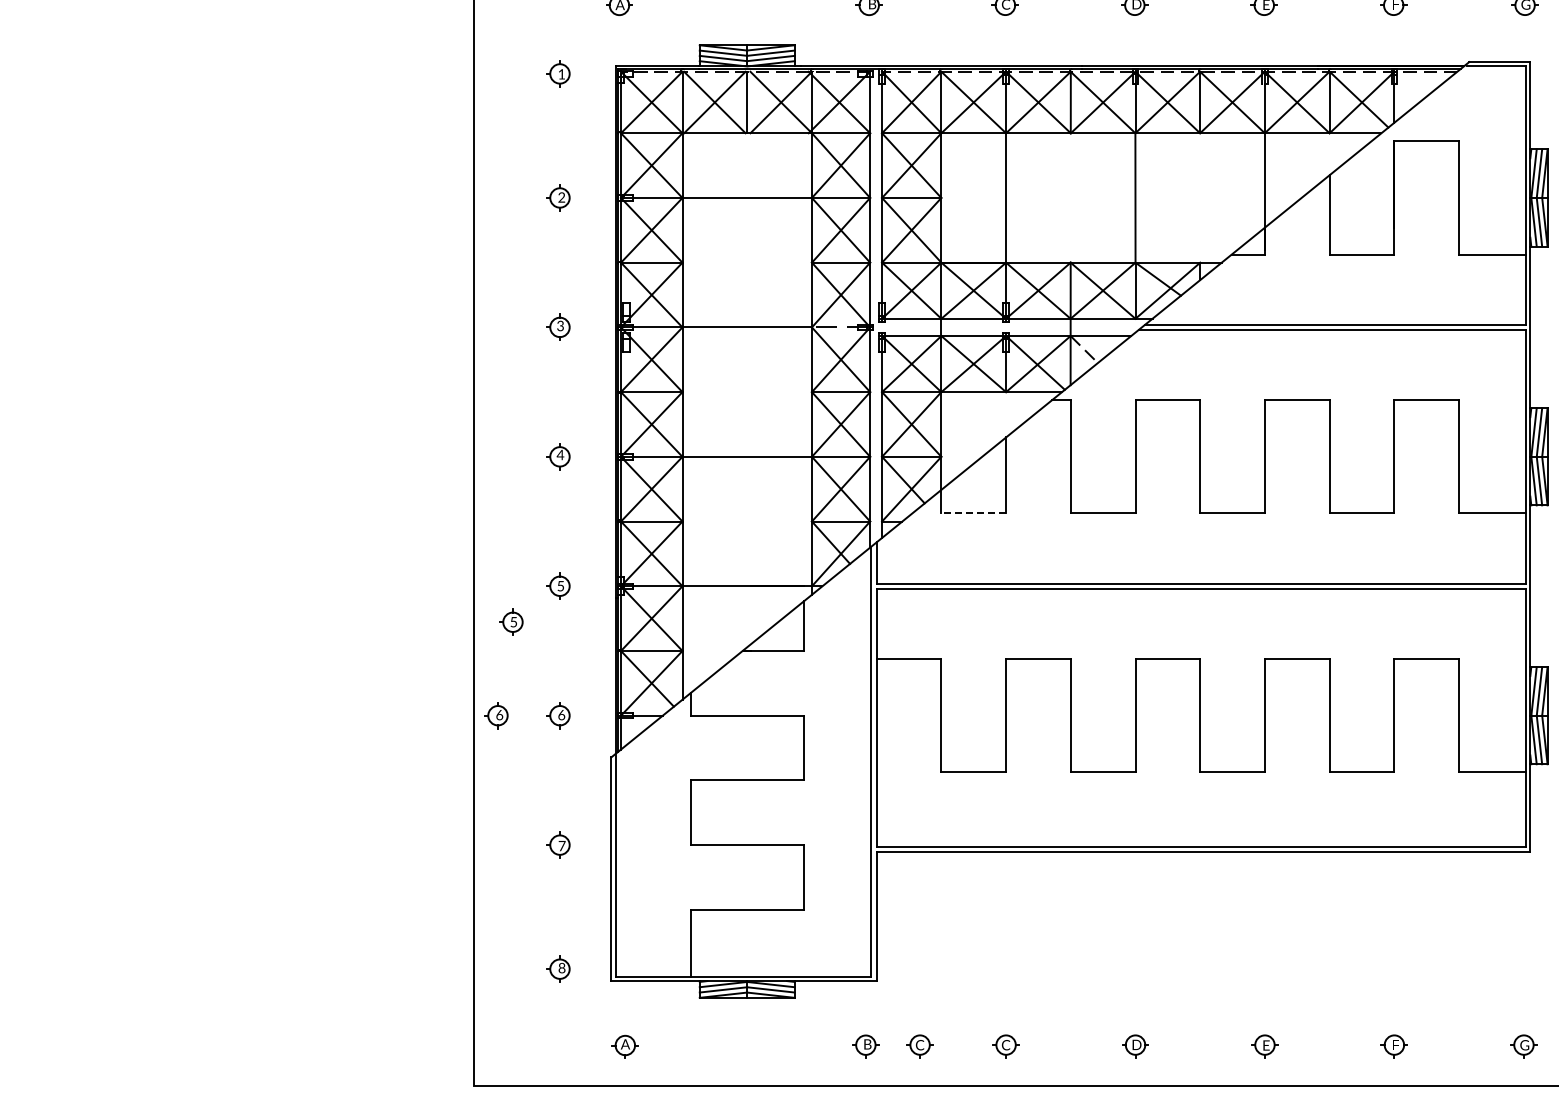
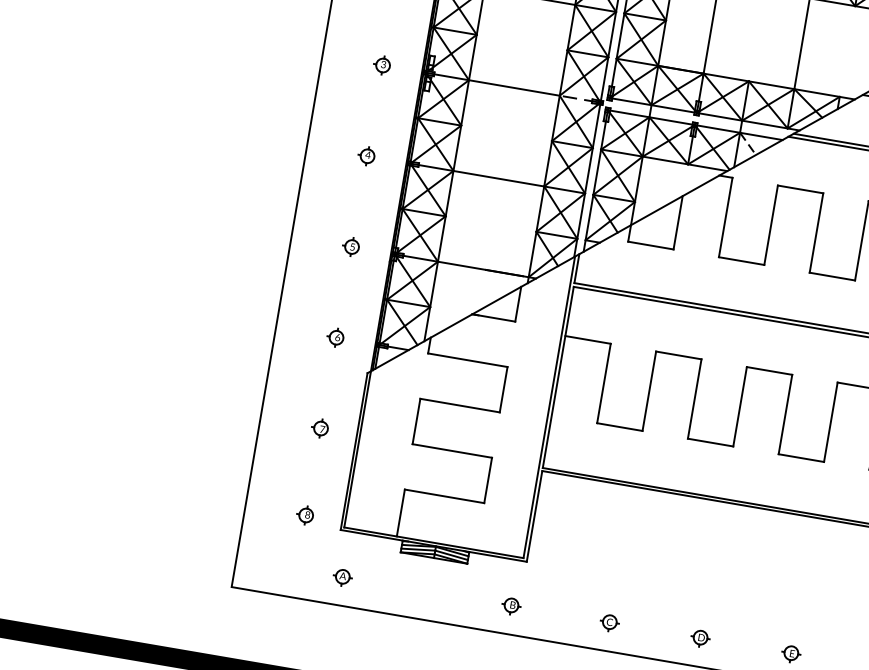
line: (973, 513) -> (650, 245), dashed -> solid
part: (511, 621) -> (313, 265), removed
part: (496, 715) -> (292, 330), removed
part: (919, 1046) -> (548, 612), removed

